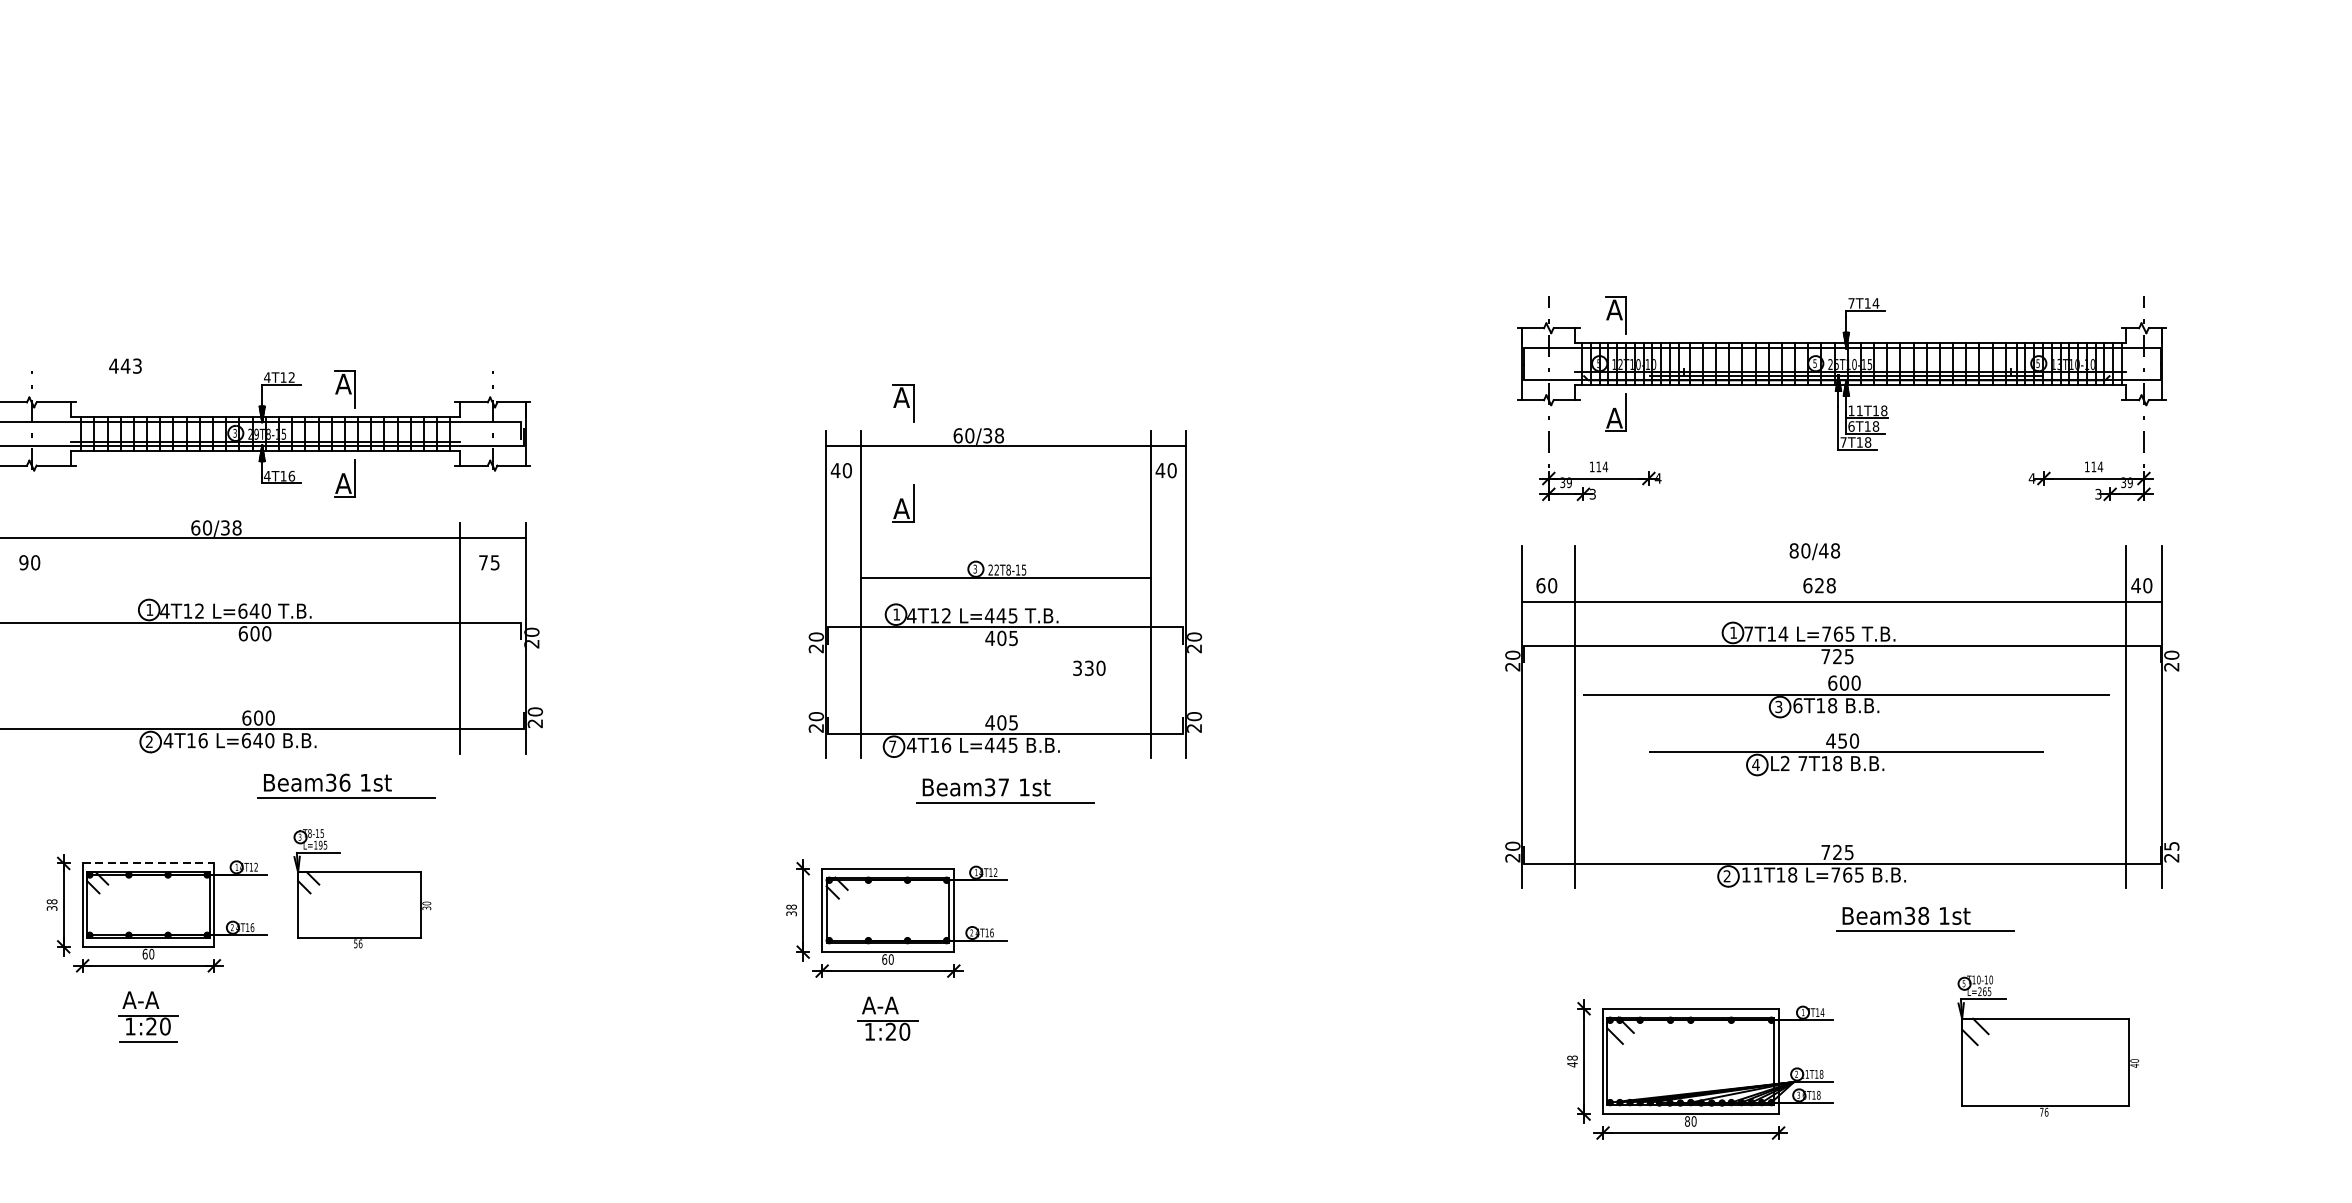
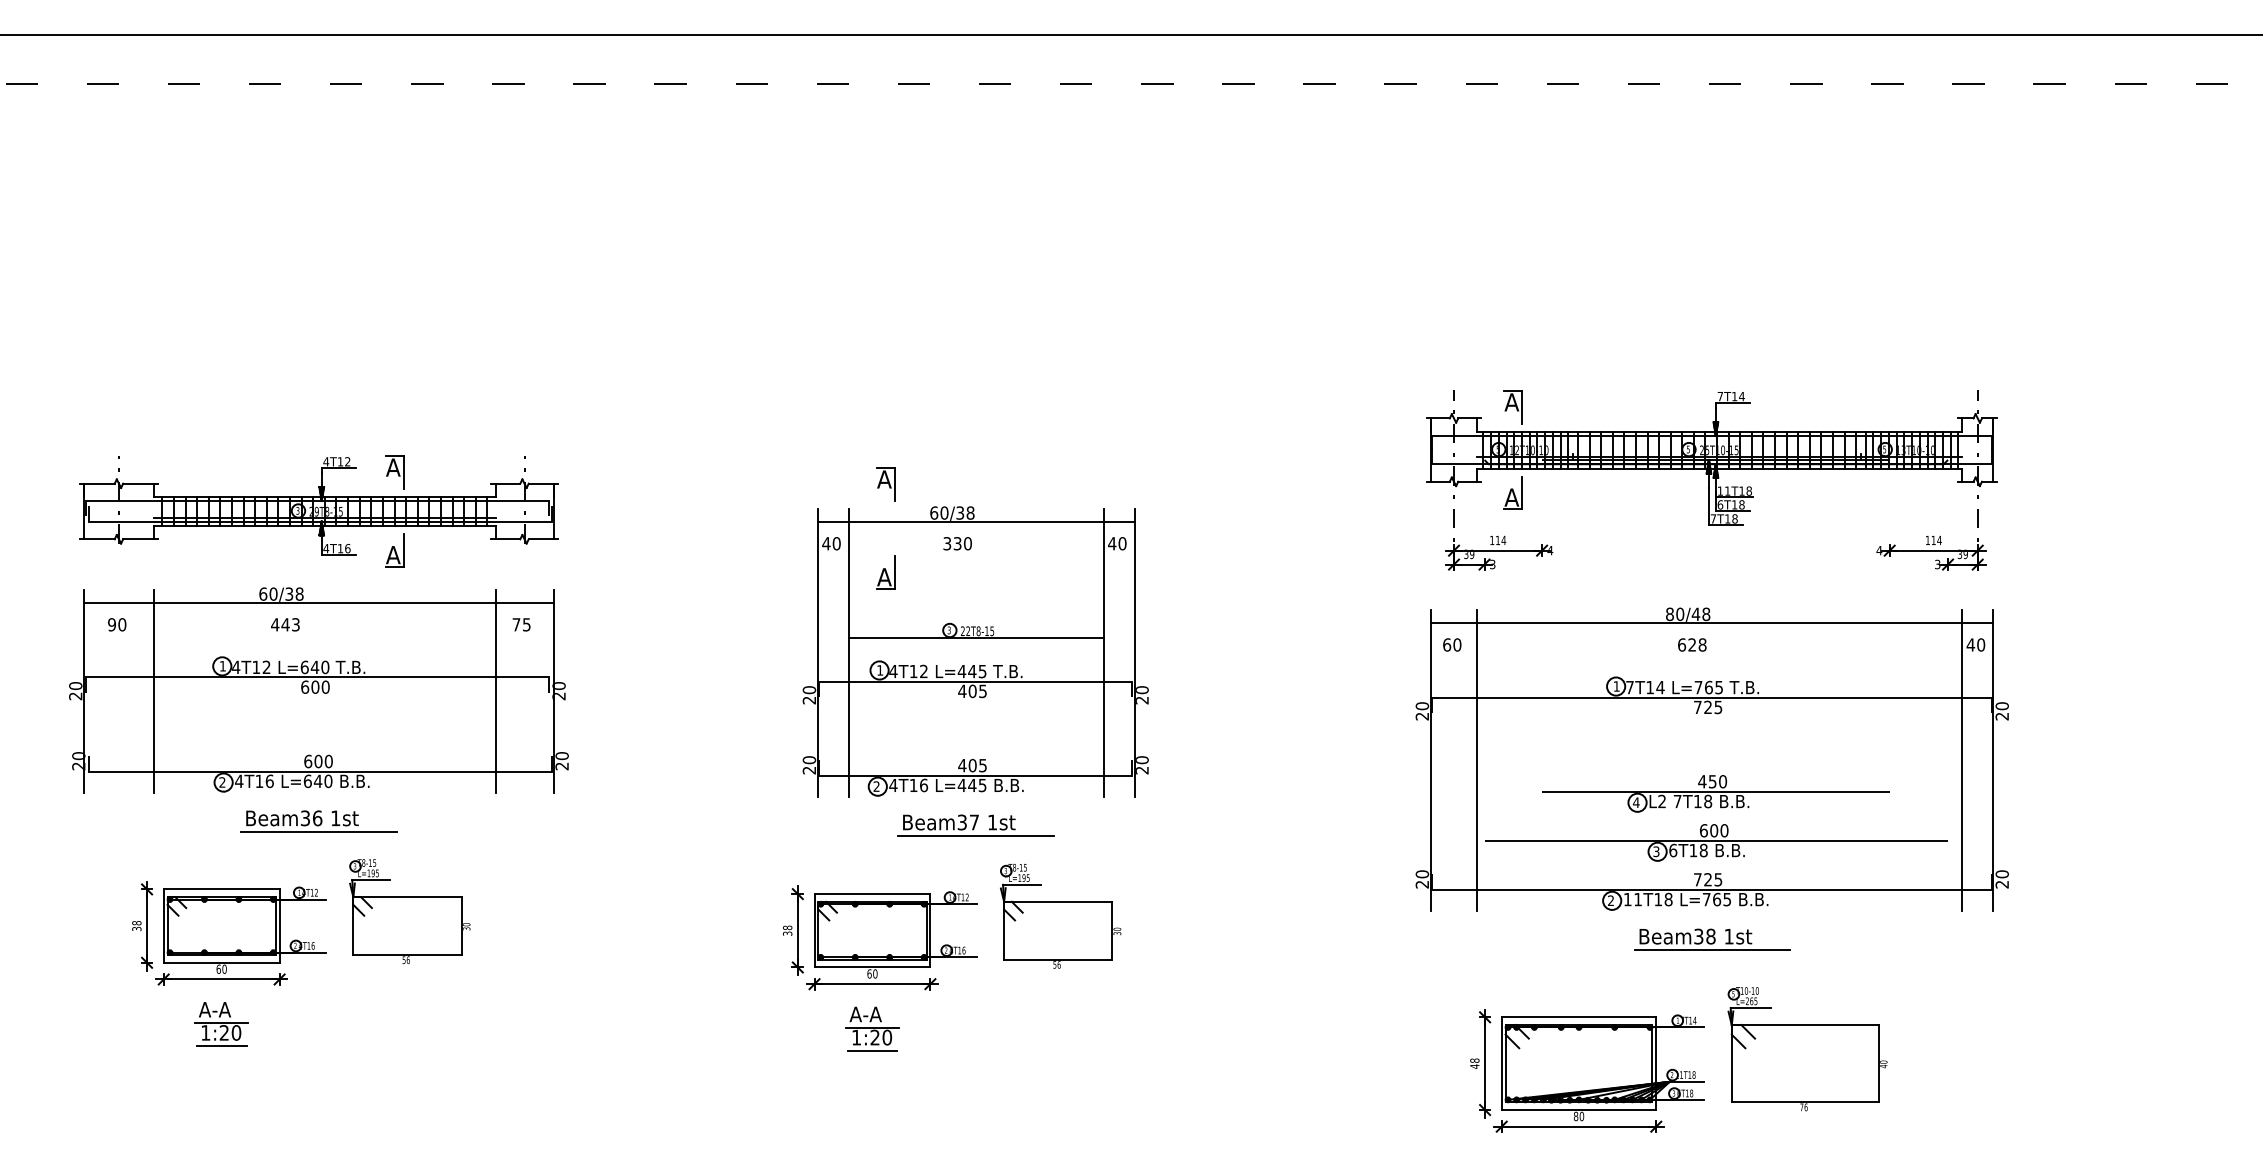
text: (125, 365) -> (285, 624), moved
line: (1841, 602) -> (1711, 623), moved
line: (71, 637) -> (153, 690), added
text: (1089, 668) -> (957, 543), moved
part: (1847, 696) -> (1716, 842), moved
text: (892, 746) -> (876, 786), 7 -> 2
part: (346, 786) -> (318, 821), moved
text: (2170, 846) -> (2001, 874), 25 -> 20
line: (148, 863) -> (221, 889), dashed -> solid
part: (1101, 893) -> (1060, 915), added
part: (1925, 919) -> (1712, 939), moved
part: (2048, 1046) -> (1807, 1049), moved
line: (888, 1047) -> (872, 1051), added

